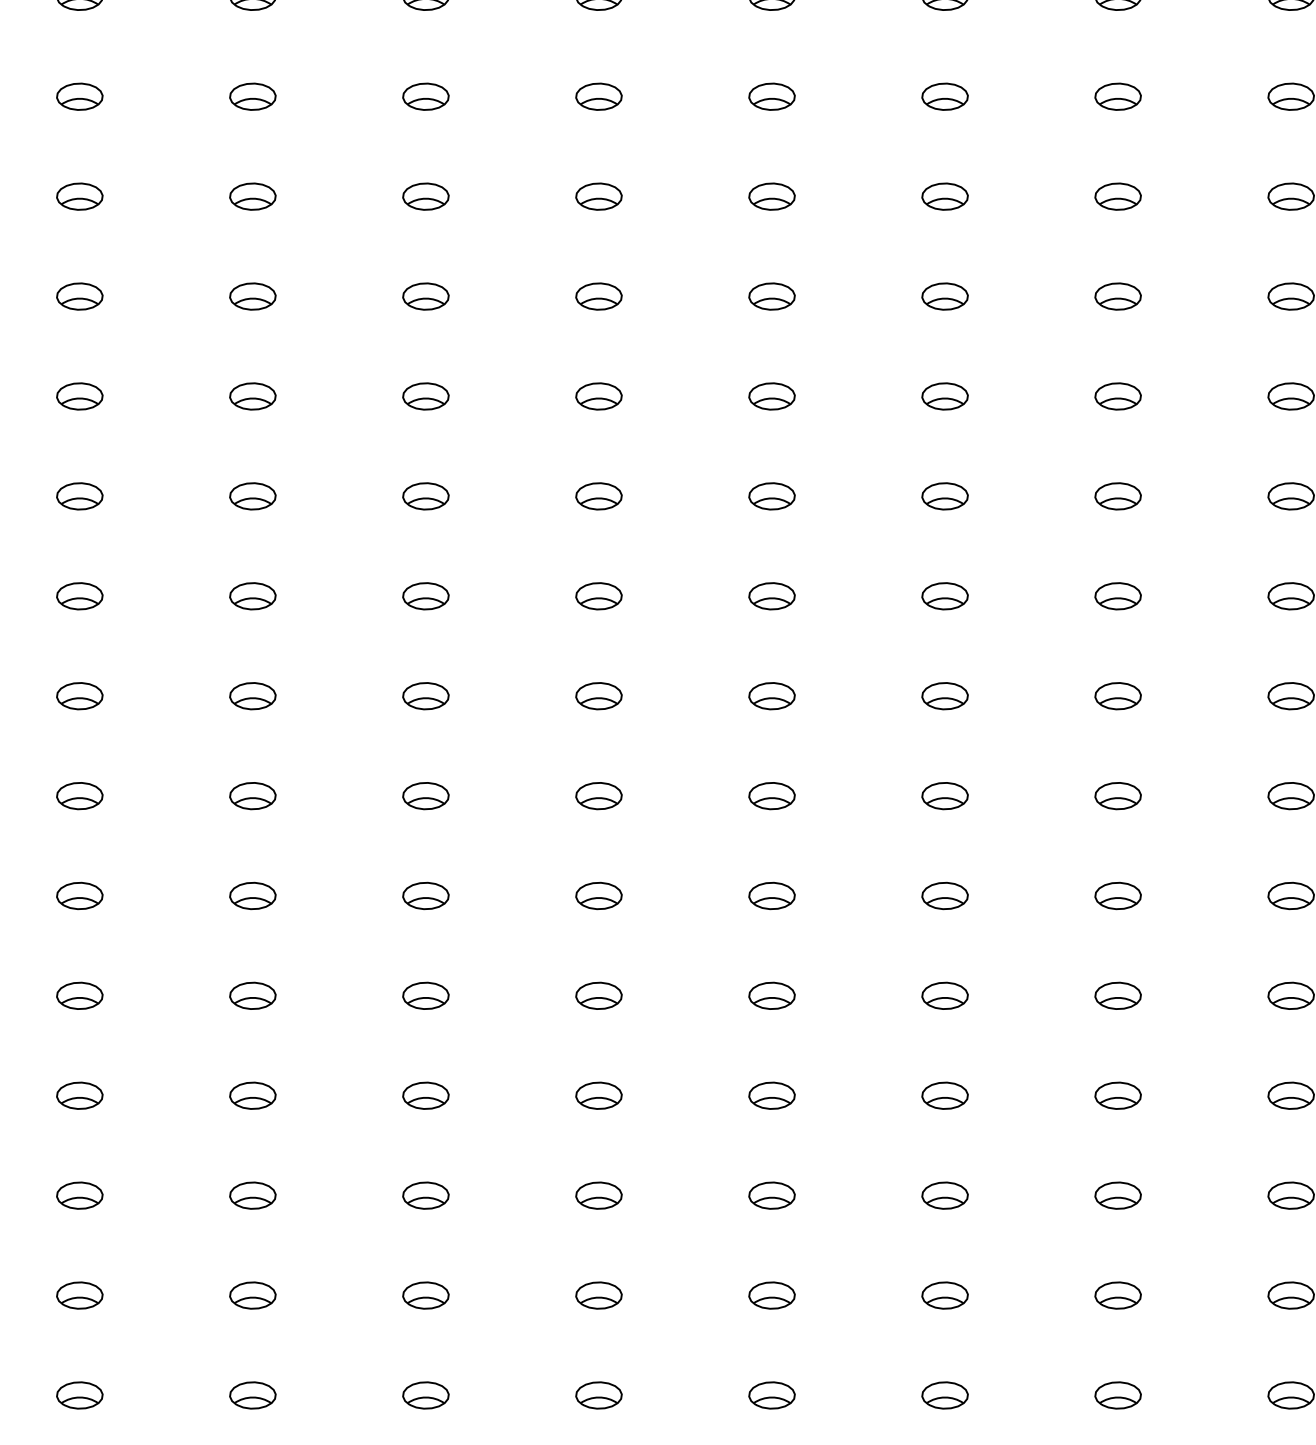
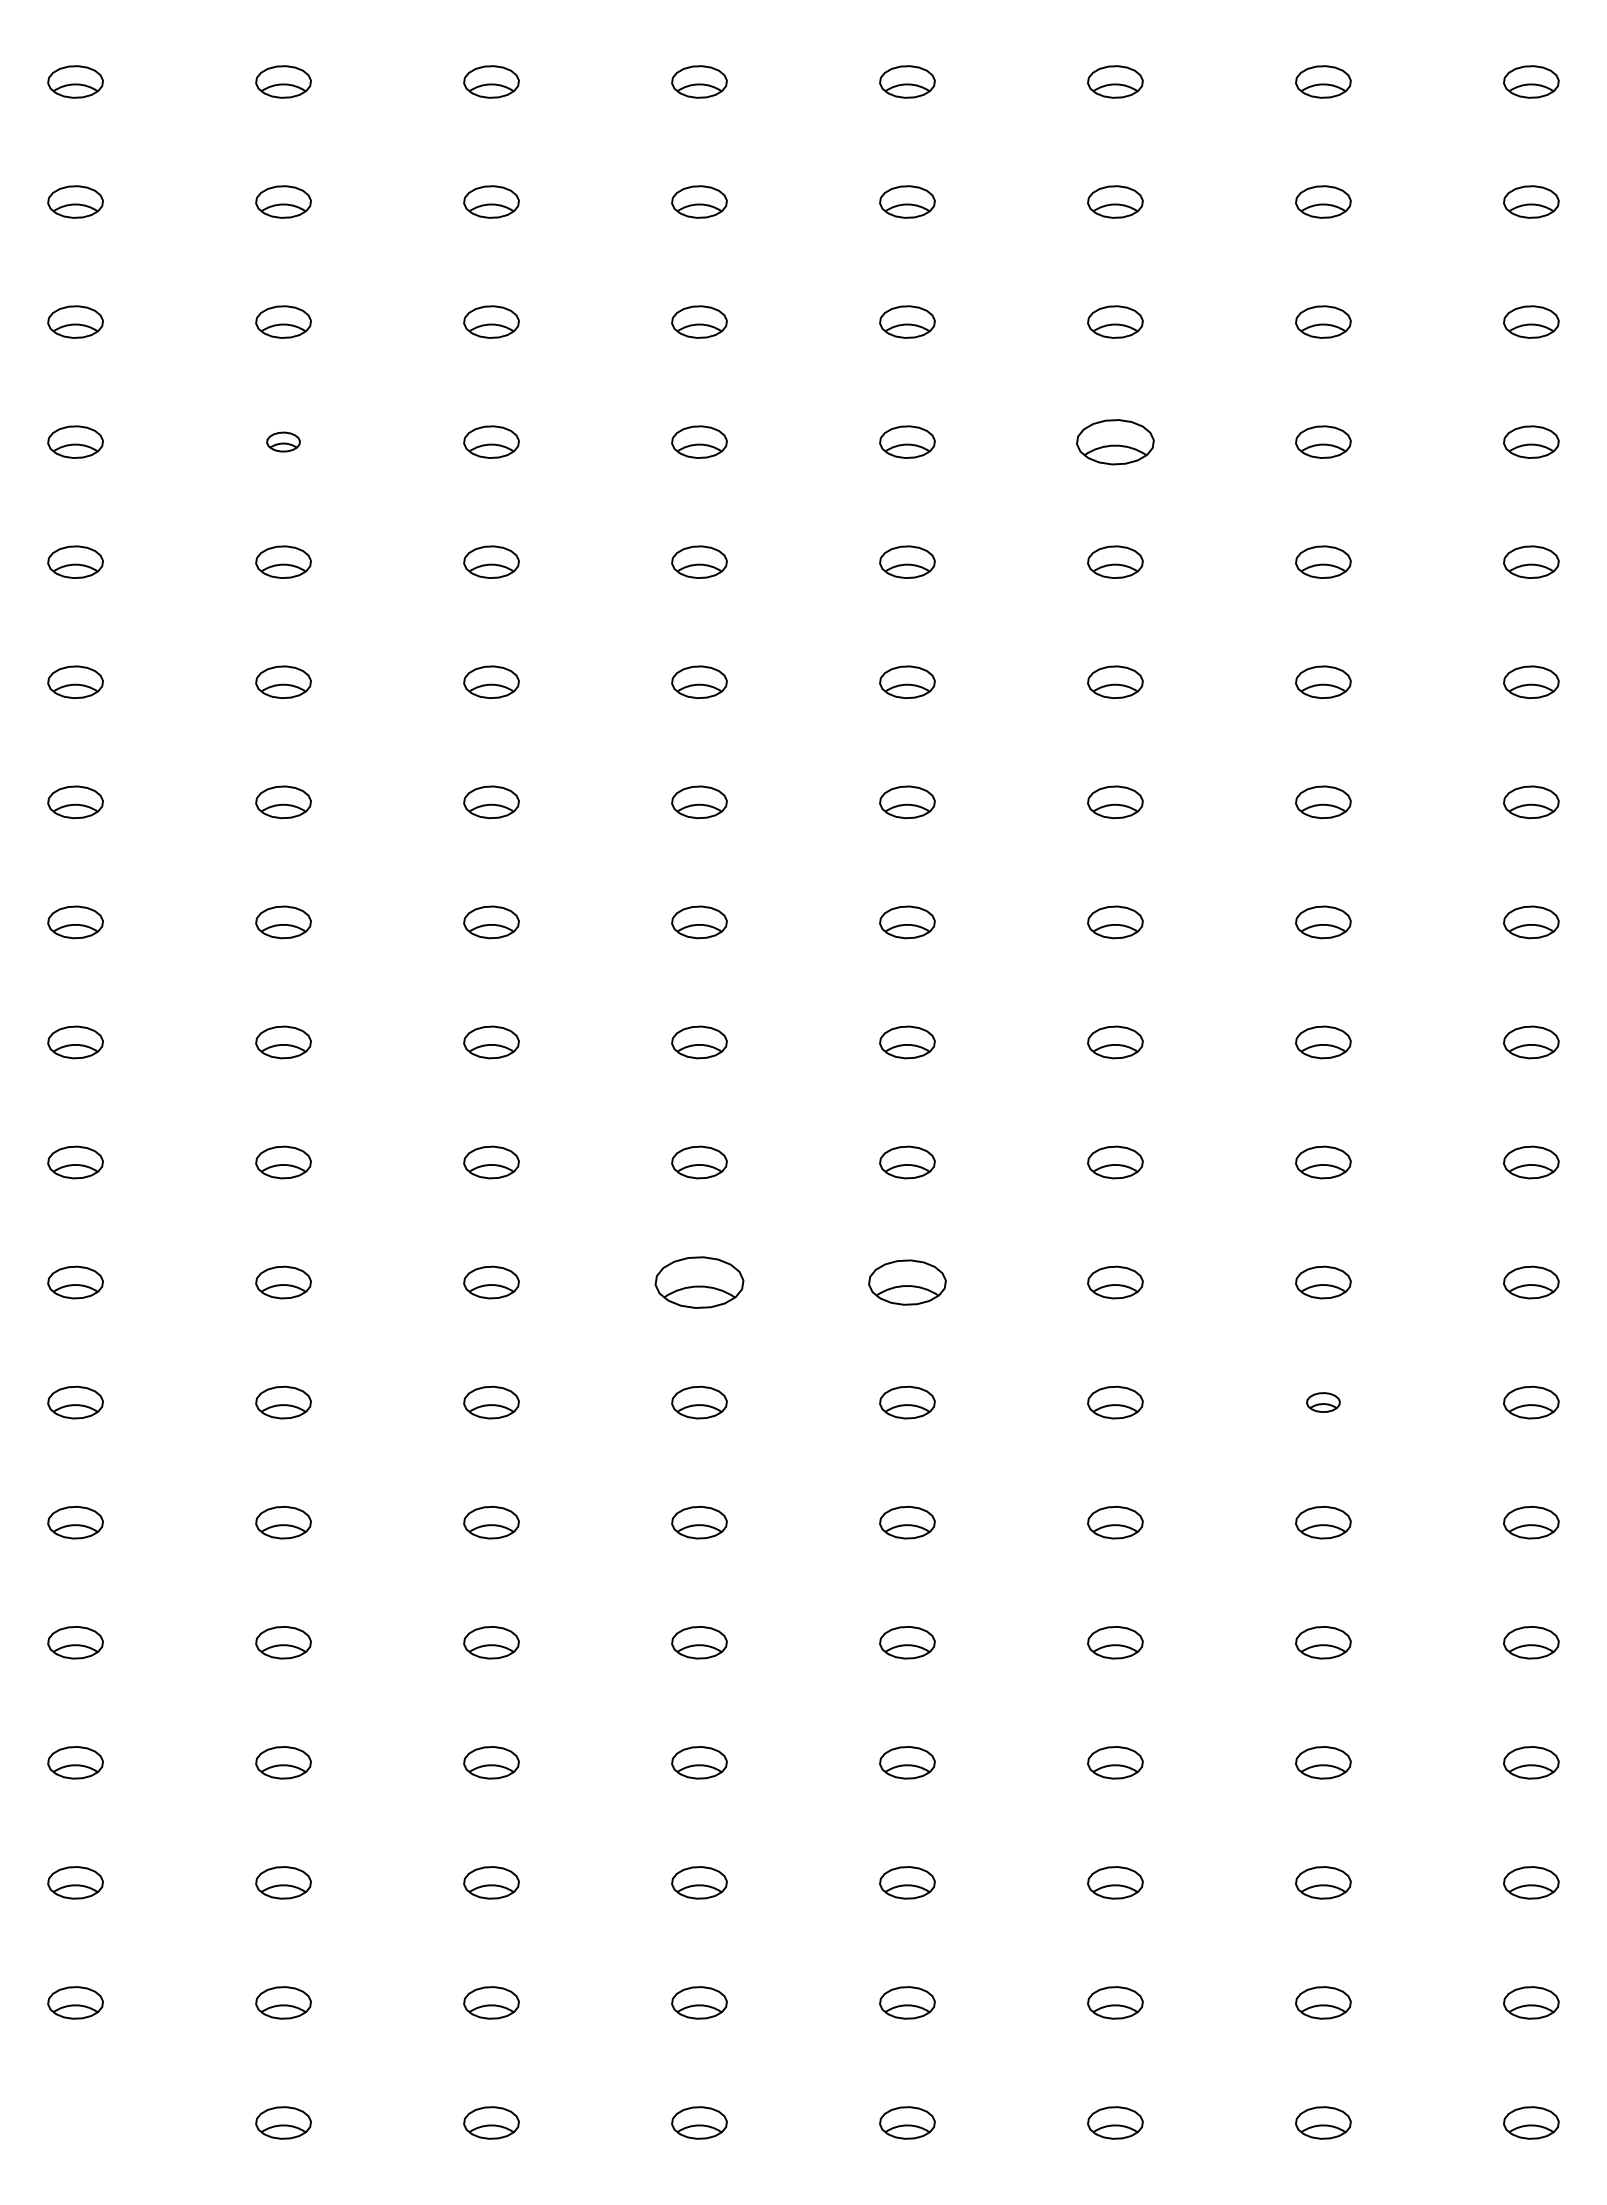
part: (252, 296) -> (283, 441), size x0.6
part: (945, 296) -> (1115, 441), size x1.4
part: (598, 995) -> (699, 1282), size x1.6
part: (772, 995) -> (907, 1282), size x1.4
part: (1118, 1095) -> (1323, 1402), size x0.6

